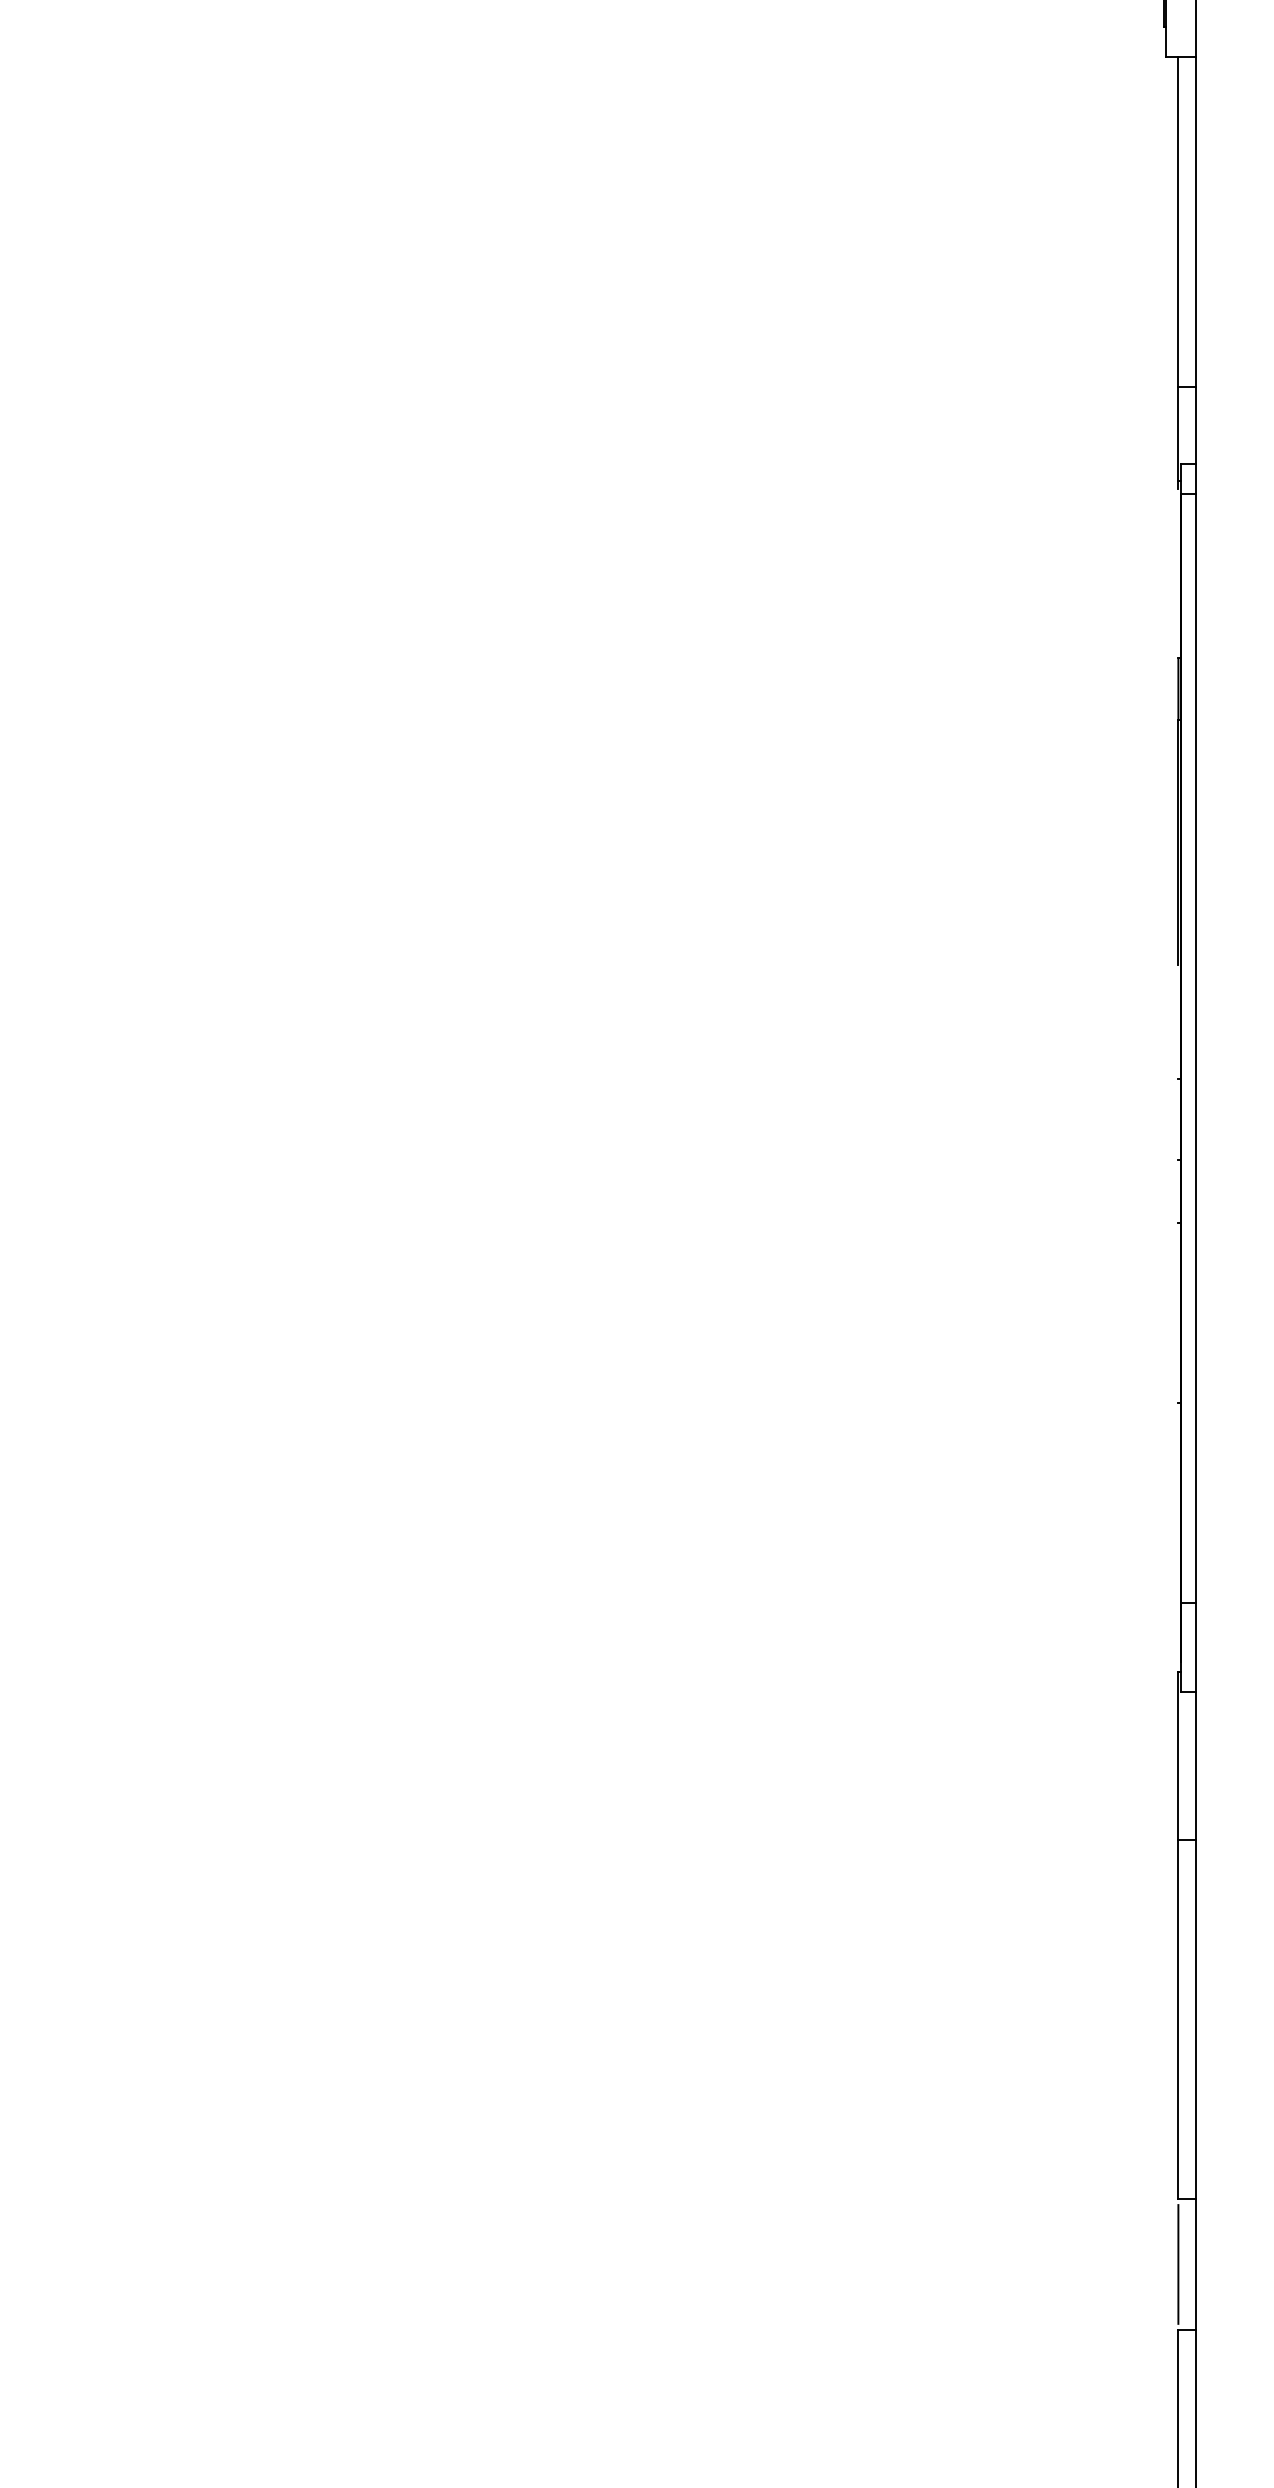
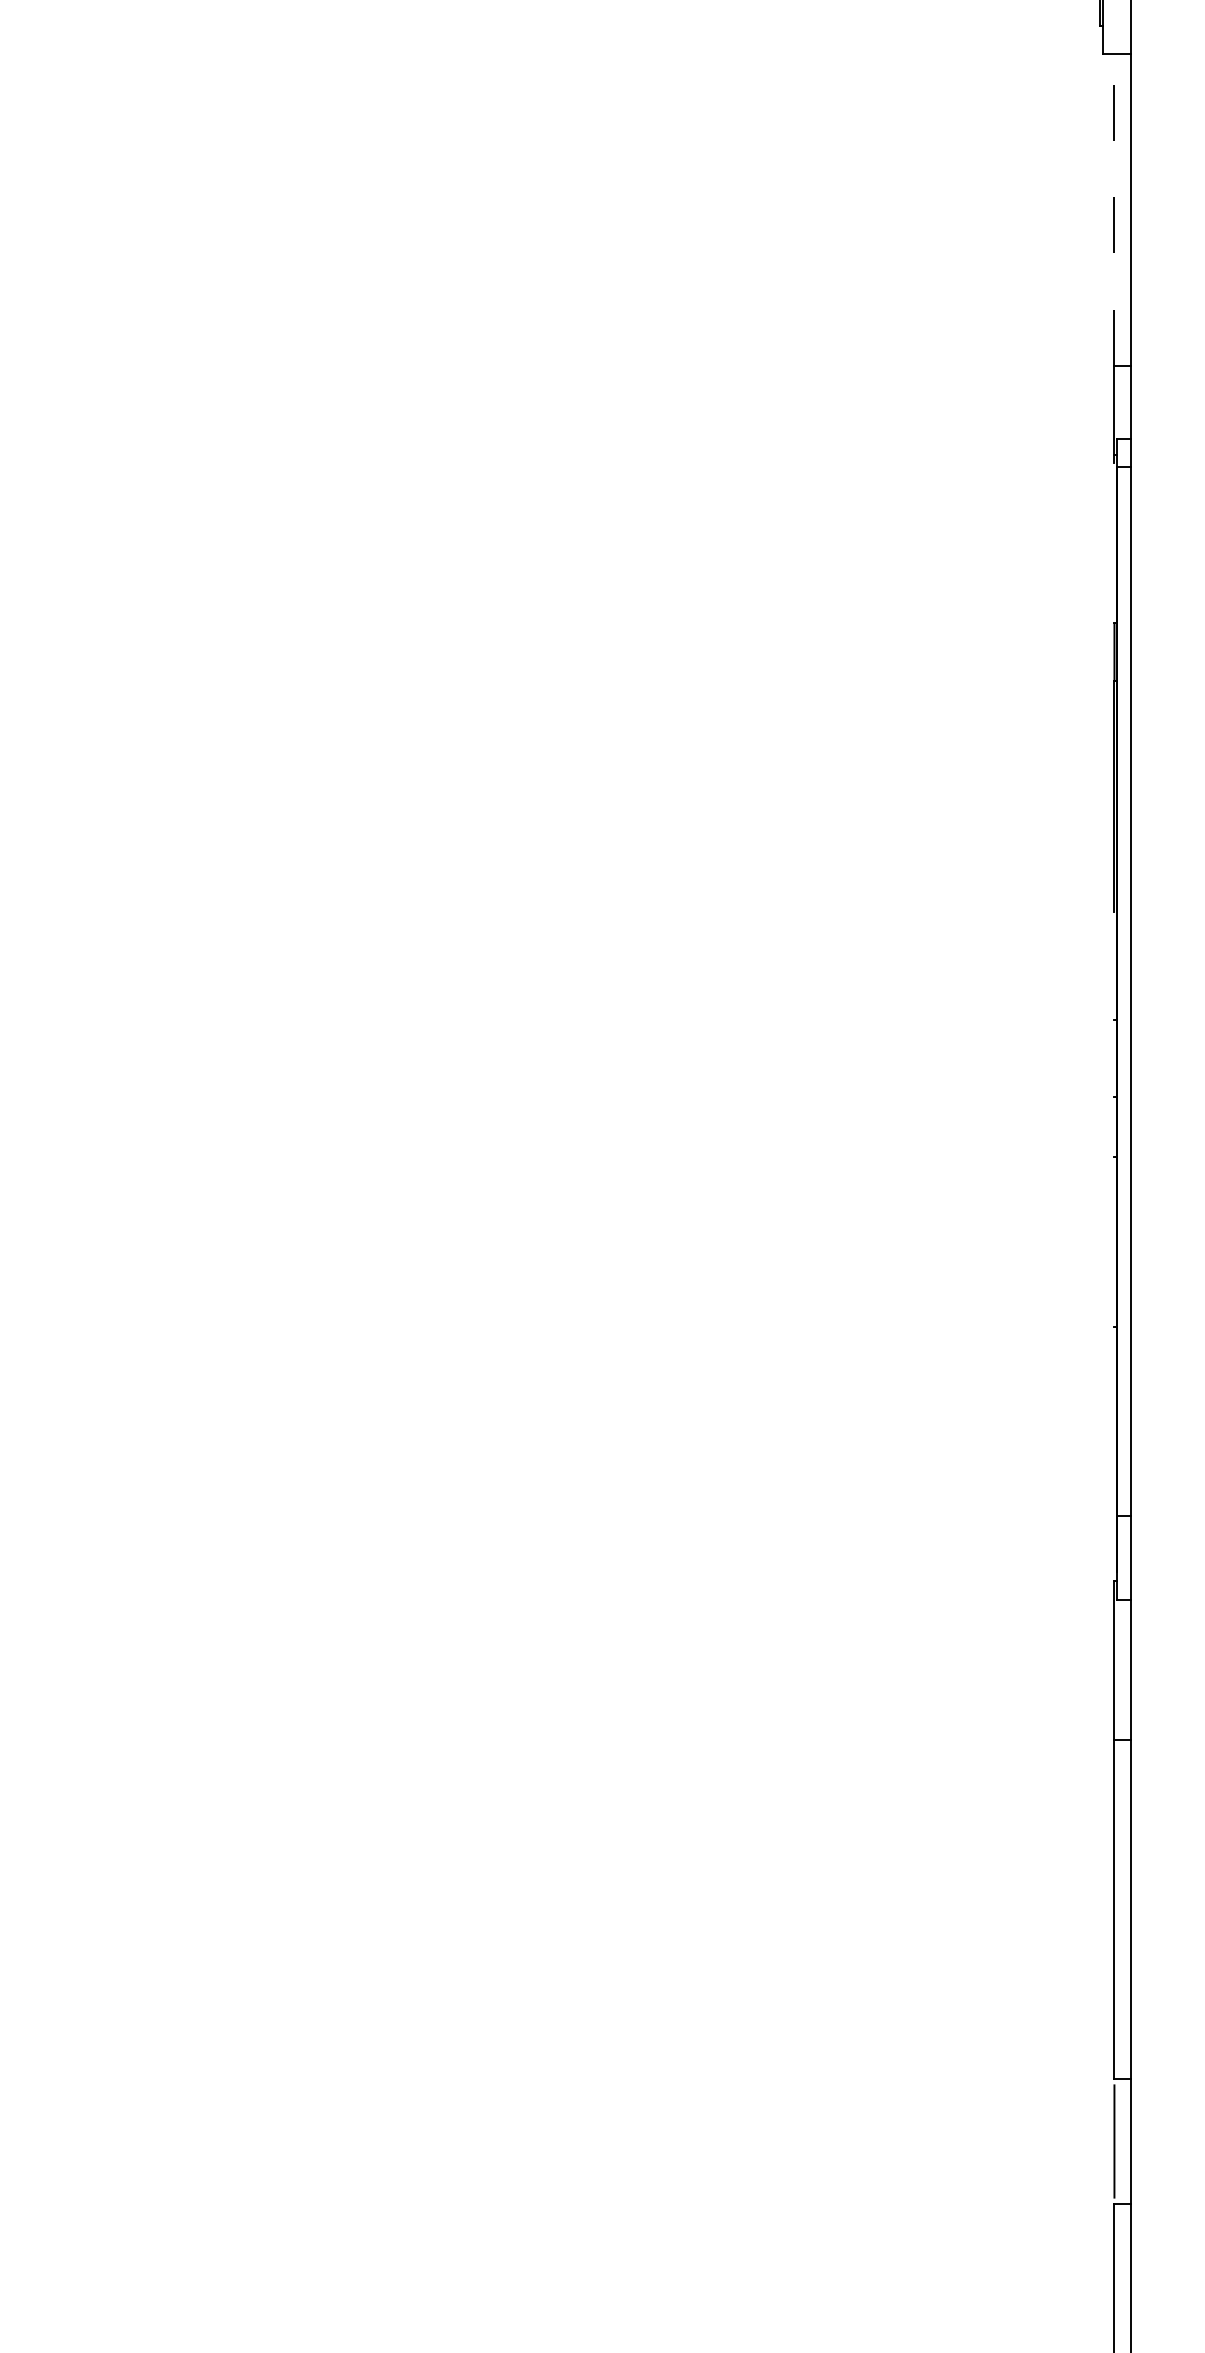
line: (1178, 221) -> (1114, 209), solid -> dashed

